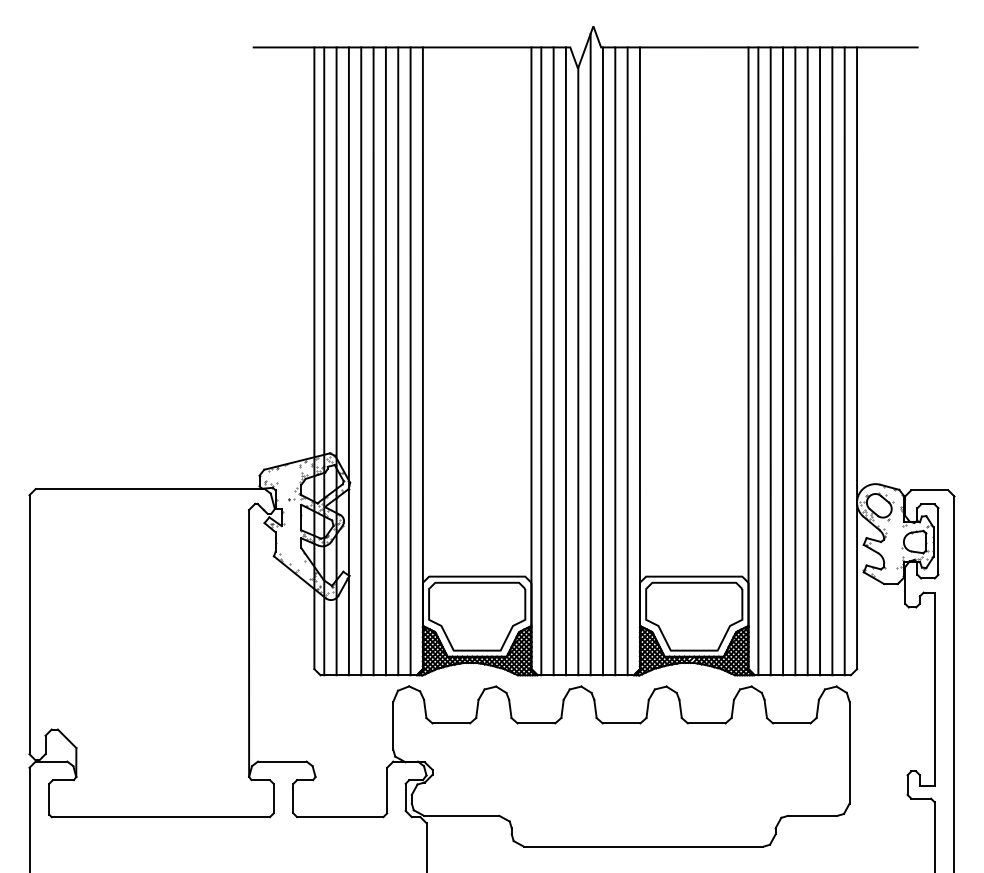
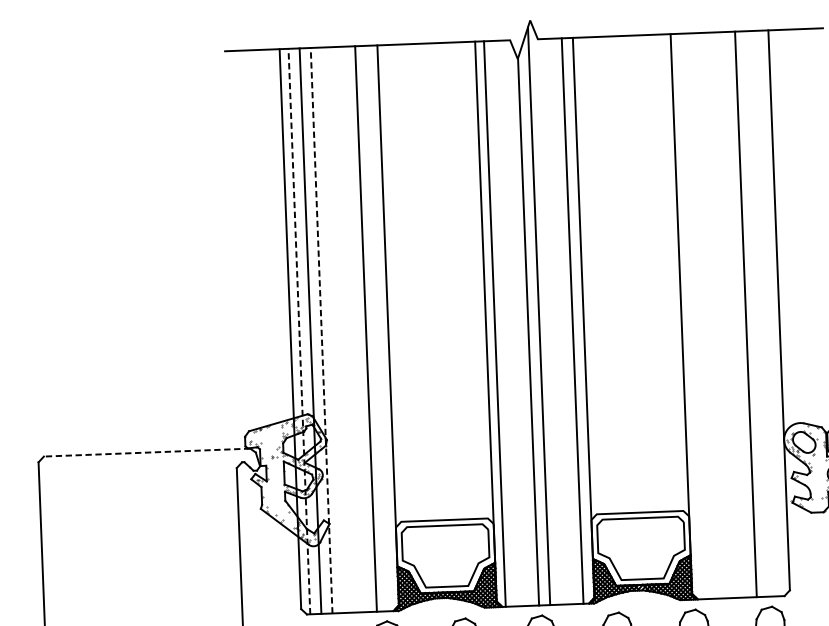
line: (324, 361) -> (299, 331), solid -> dashed
line: (348, 361) -> (321, 330), solid -> dashed
line: (361, 361) -> (332, 330), removed
line: (373, 361) -> (343, 329), removed
line: (385, 361) -> (354, 329), removed
line: (410, 361) -> (377, 328), removed
line: (553, 361) -> (505, 323), removed
line: (565, 361) -> (516, 323), removed
line: (602, 361) -> (550, 322), removed
line: (615, 361) -> (561, 321), removed
line: (758, 361) -> (690, 316), removed
line: (770, 361) -> (701, 316), removed
line: (783, 361) -> (713, 315), removed
line: (795, 361) -> (723, 315), removed
line: (807, 361) -> (734, 314), removed
line: (832, 361) -> (757, 314), removed
line: (844, 361) -> (767, 313), removed
line: (150, 489) -> (147, 452), solid -> dashed

